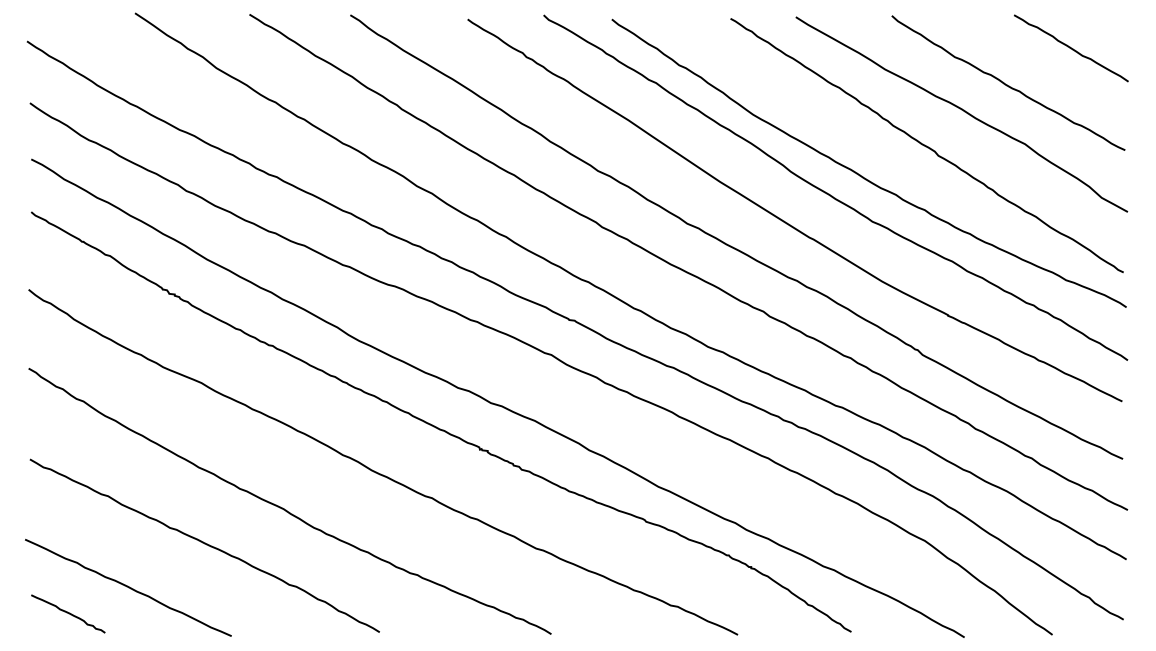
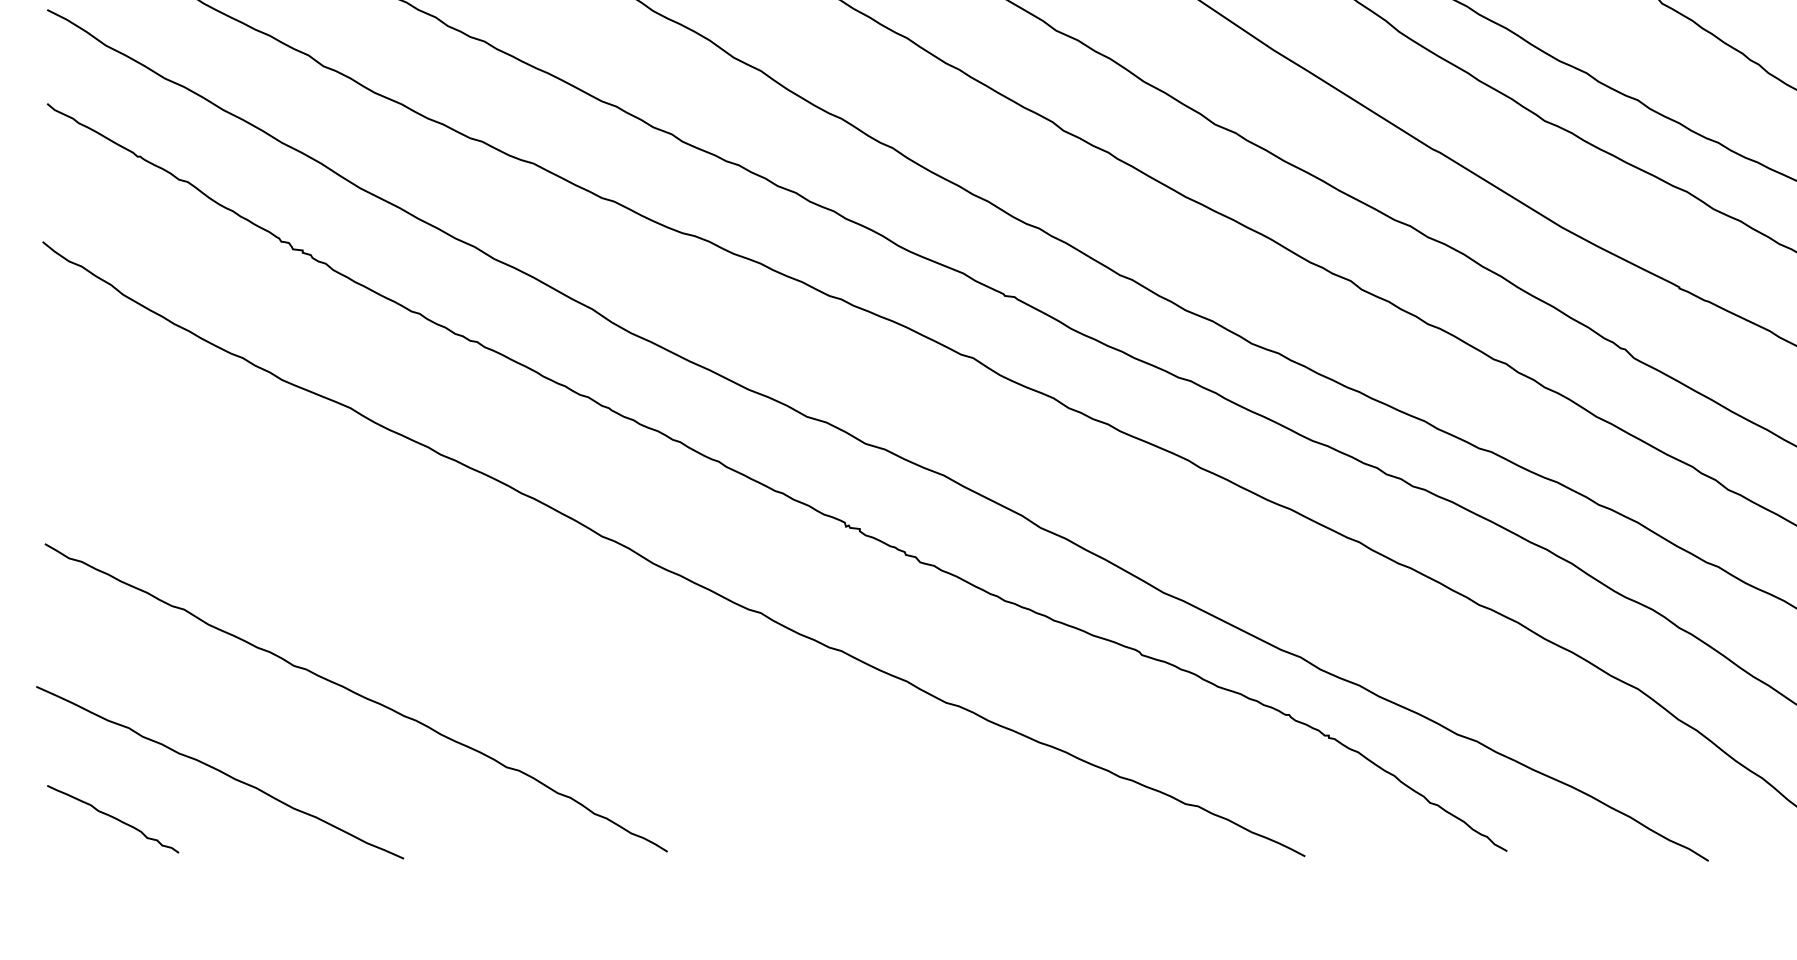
curve: (286, 509) -> (501, 633), removed

